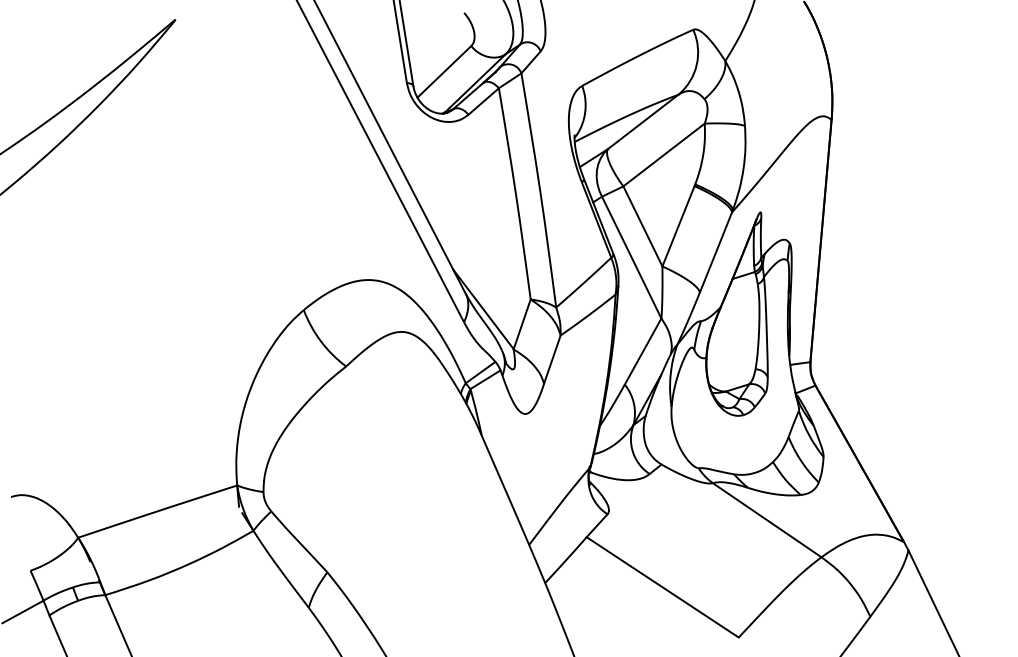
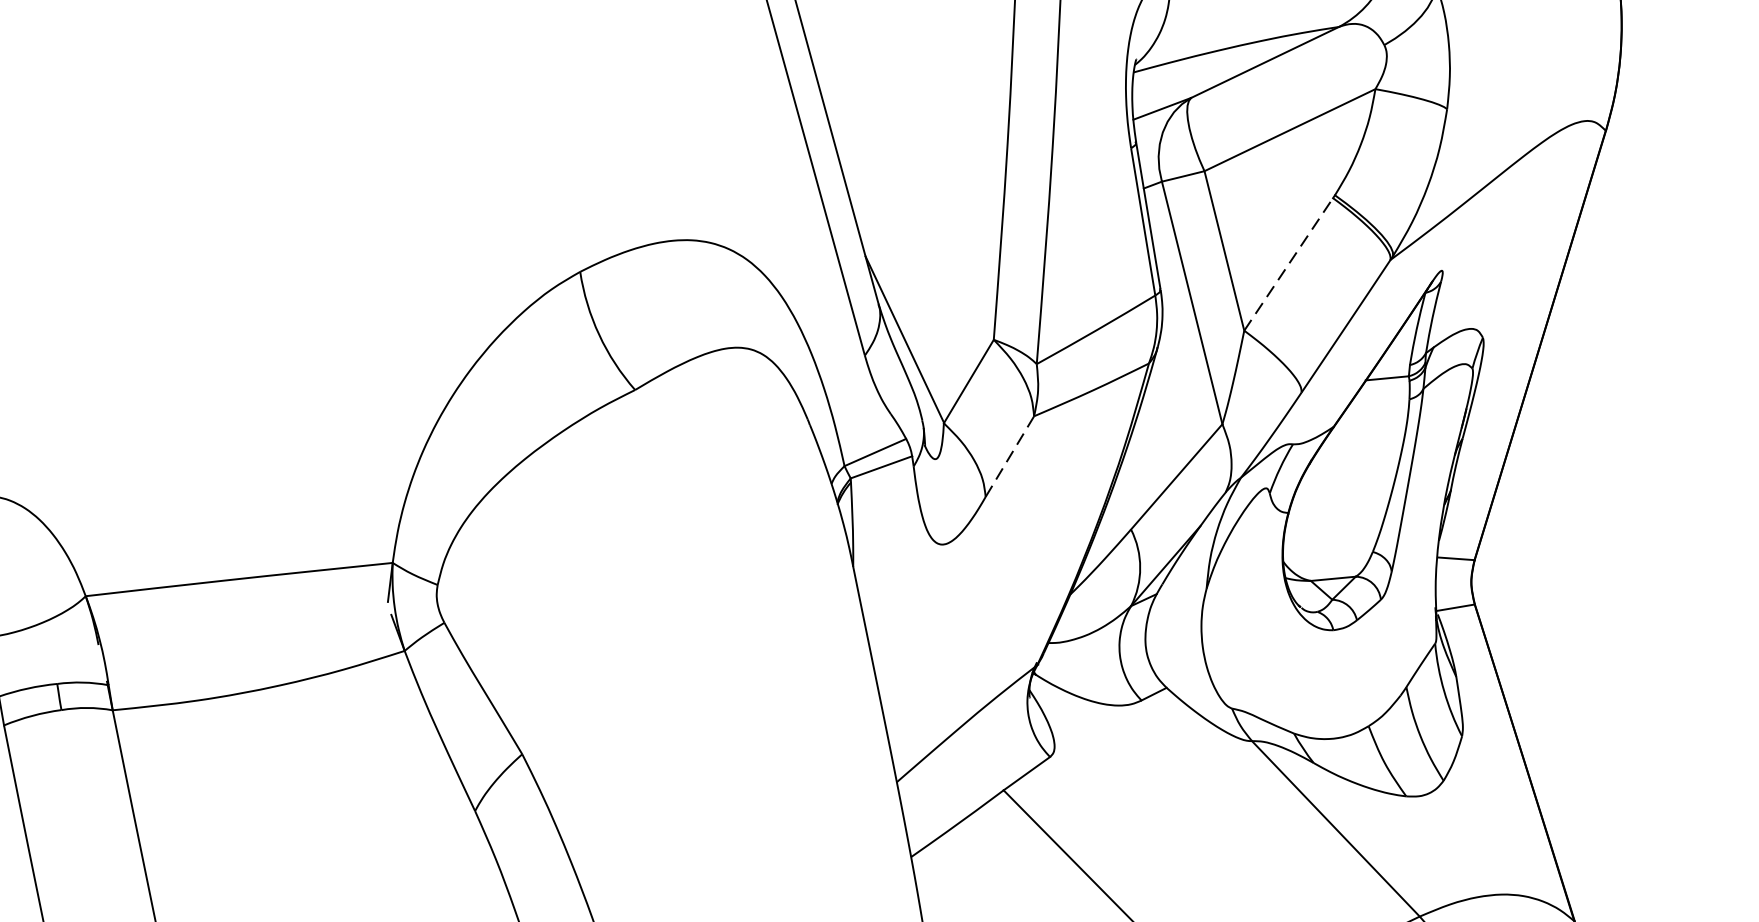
line: (678, 225) -> (1288, 262), solid -> dashed
line: (552, 359) -> (1010, 456), solid -> dashed

